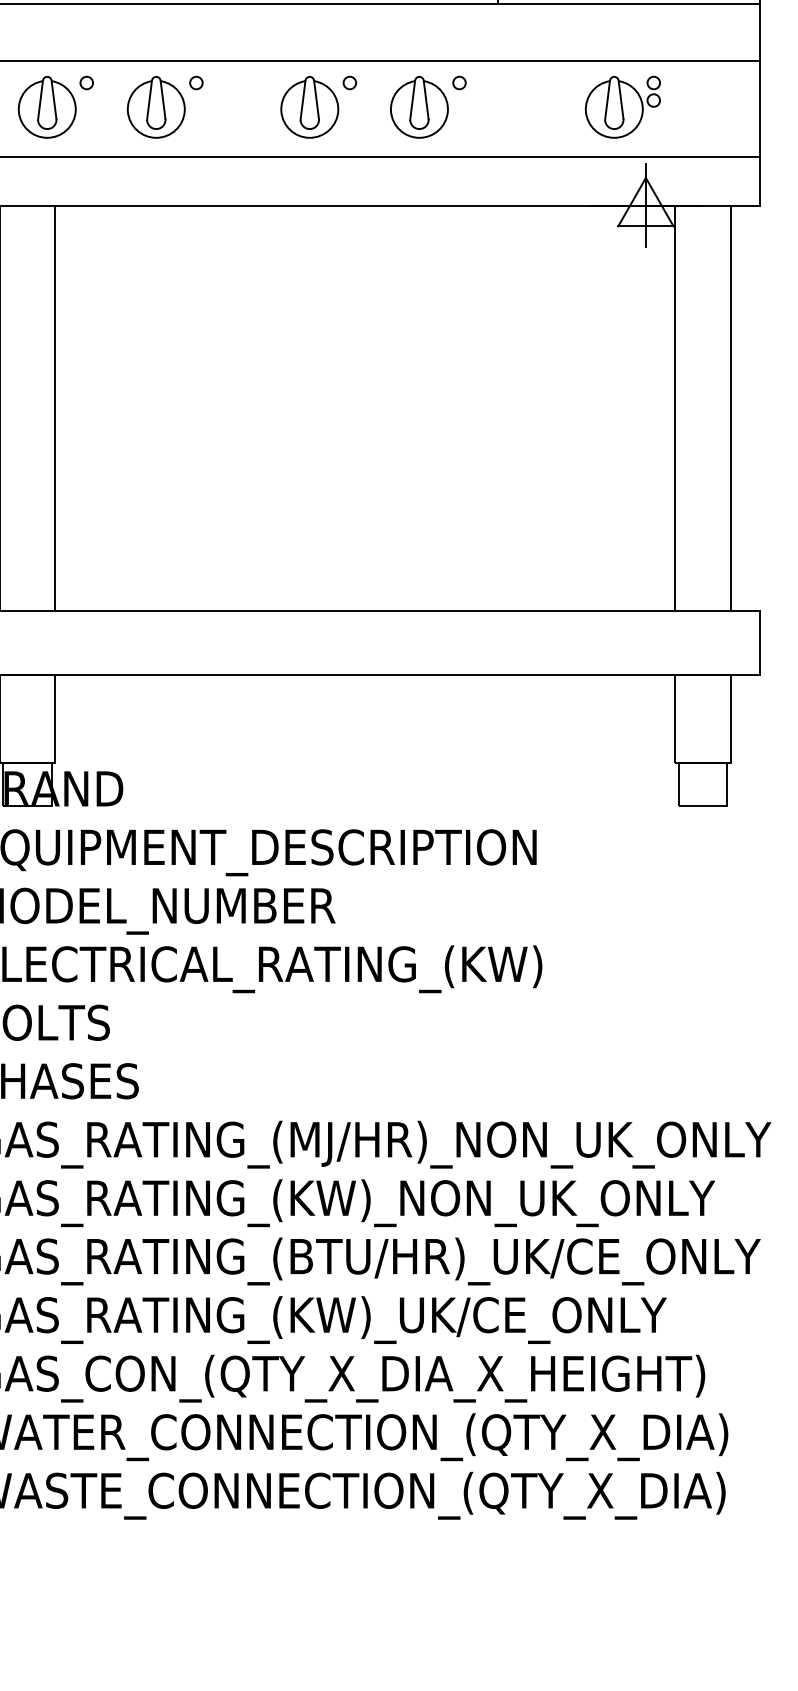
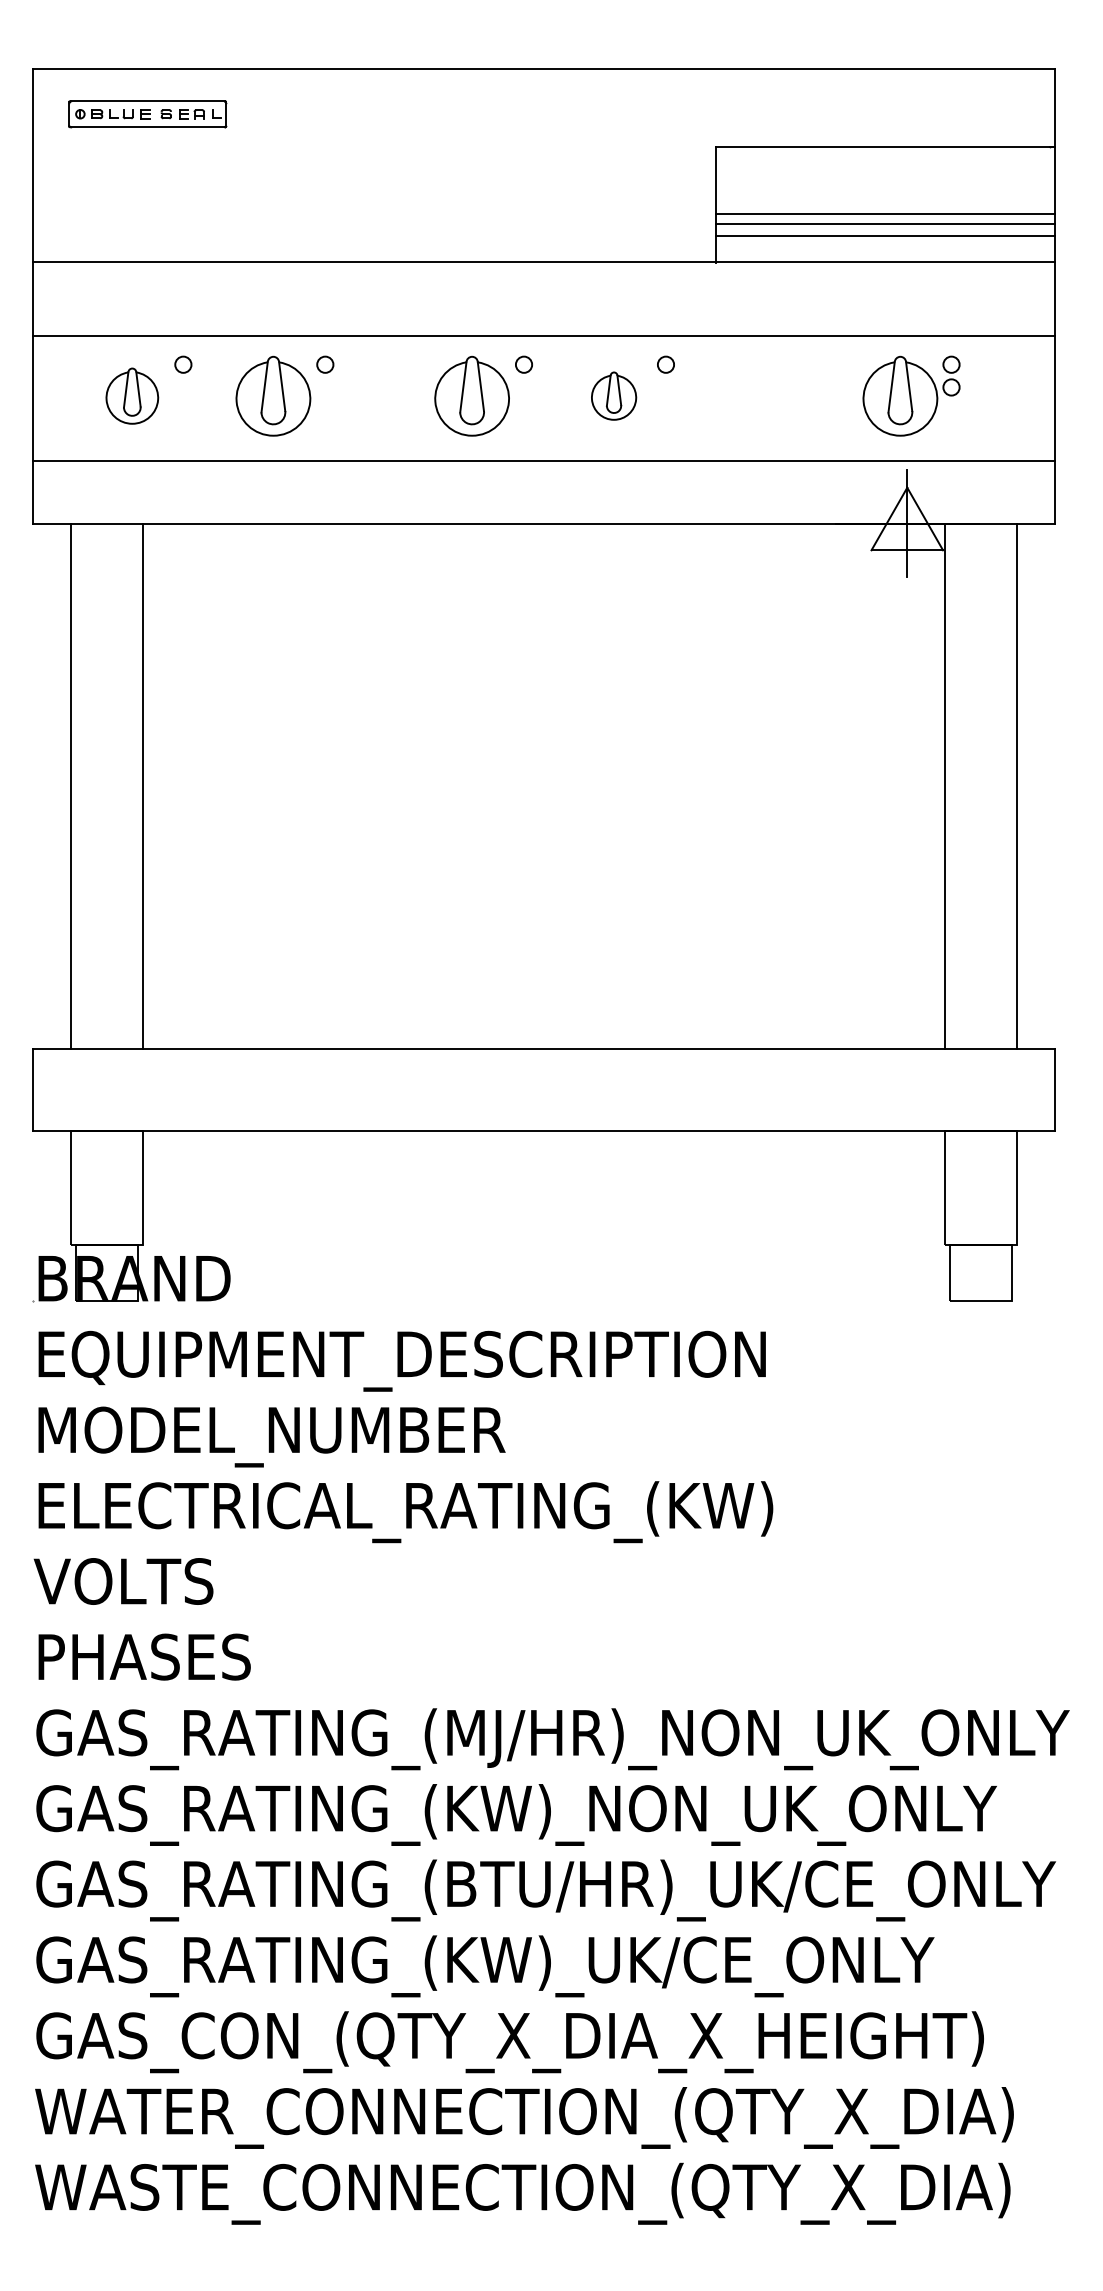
part: (47, 106) -> (132, 395), size x0.7
part: (418, 106) -> (613, 395), size x0.6
part: (622, 106) -> (911, 395), moved

